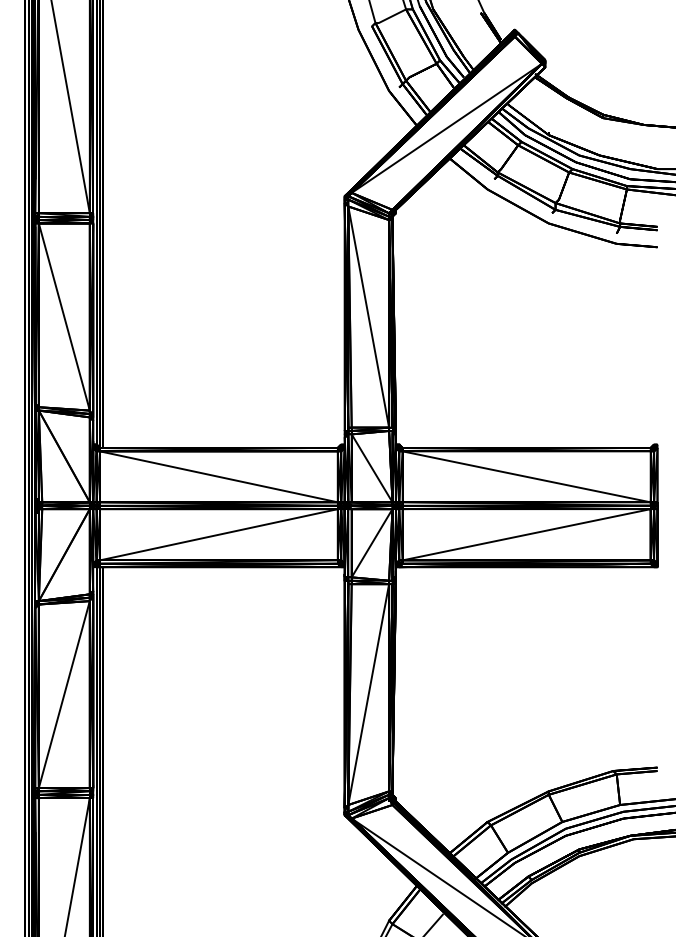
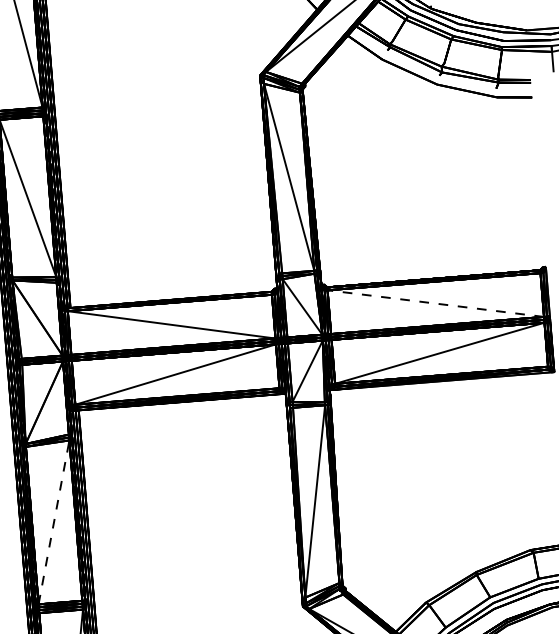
line: (526, 476) -> (435, 303), solid -> dashed
line: (64, 694) -> (54, 522), solid -> dashed

